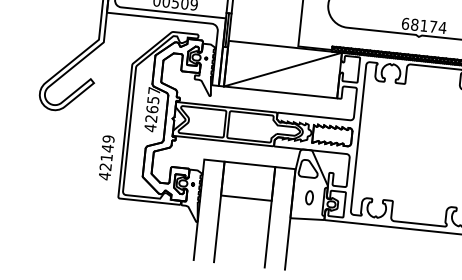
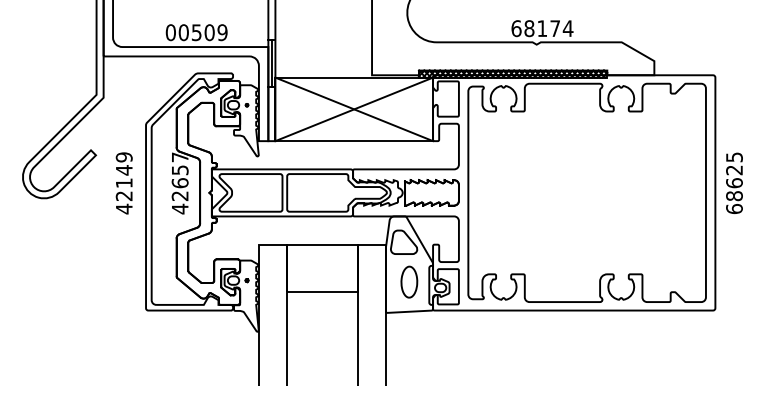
line: (283, 69) -> (354, 109), added
text: (106, 157) -> (123, 183), moved
part: (309, 197) -> (409, 281), size x1.67

